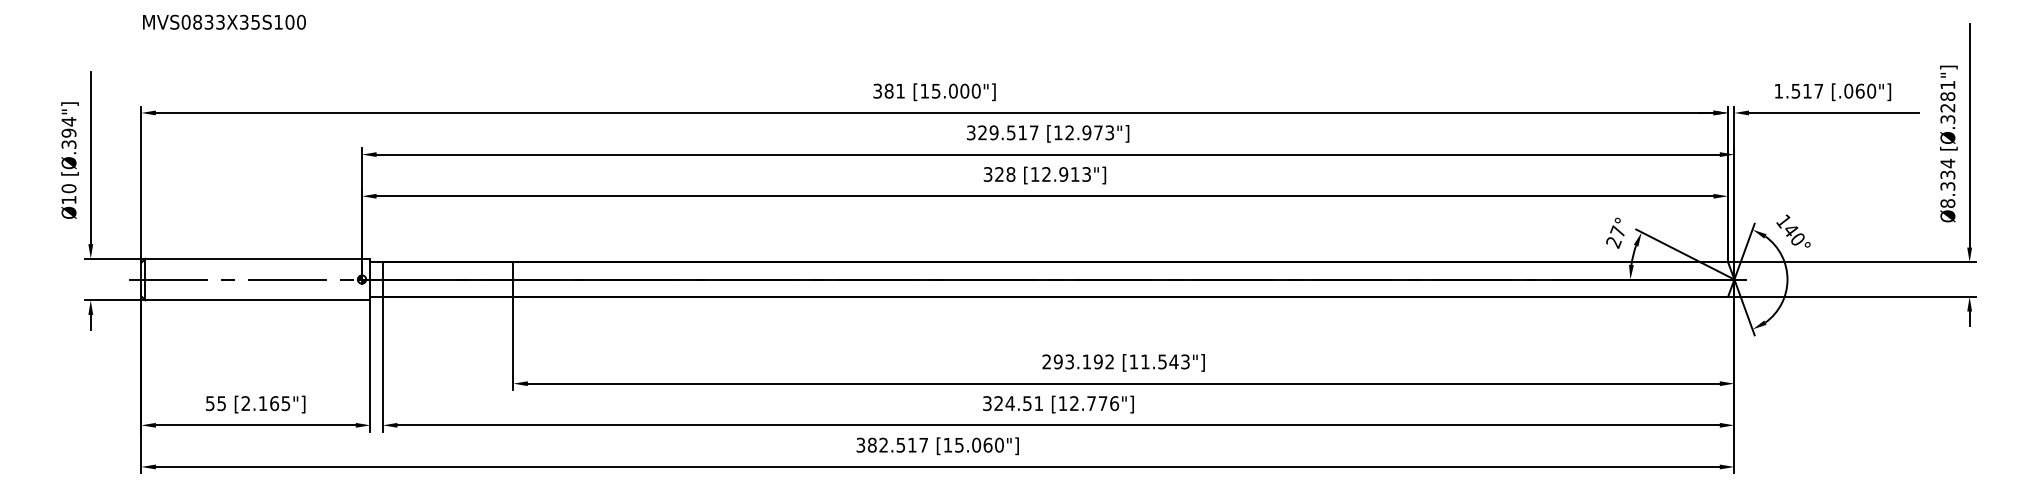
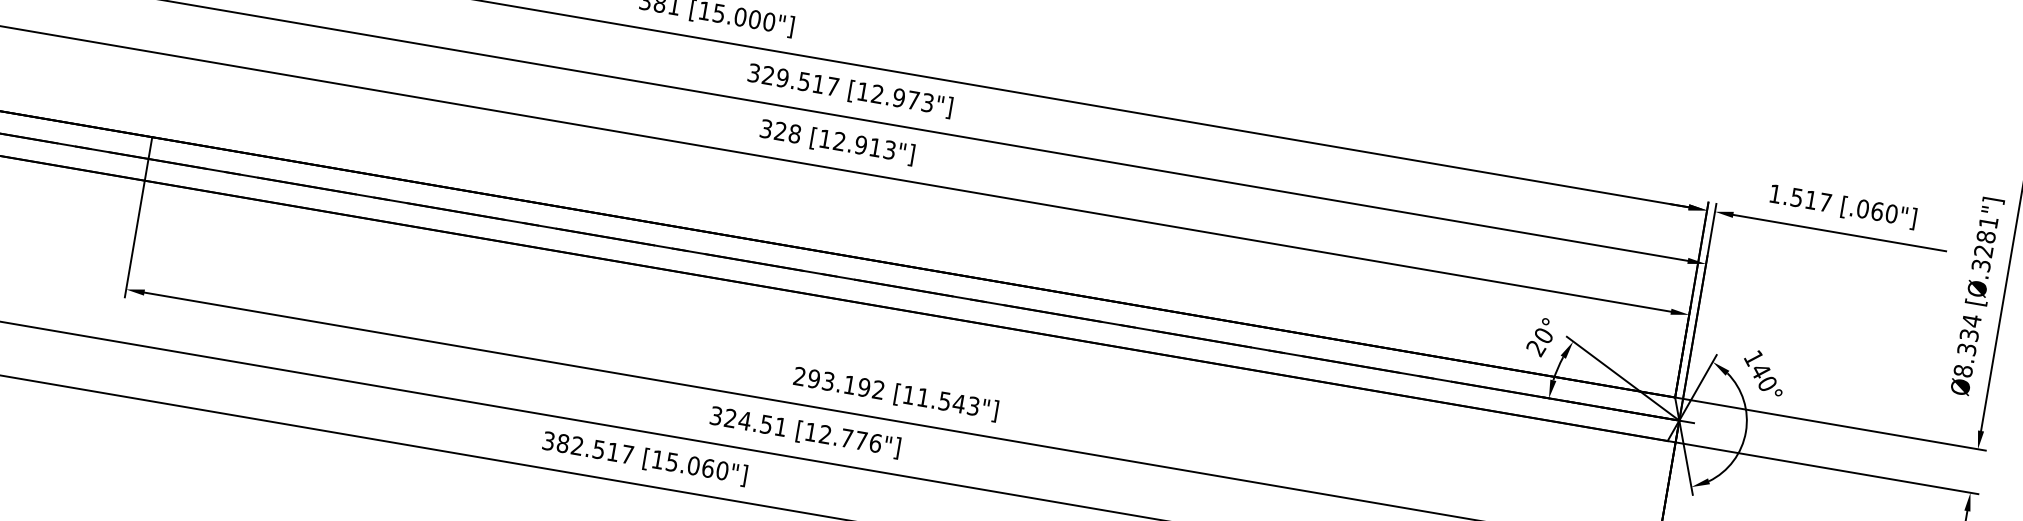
text: (1617, 230) -> (1543, 334), 27° -> 20°

